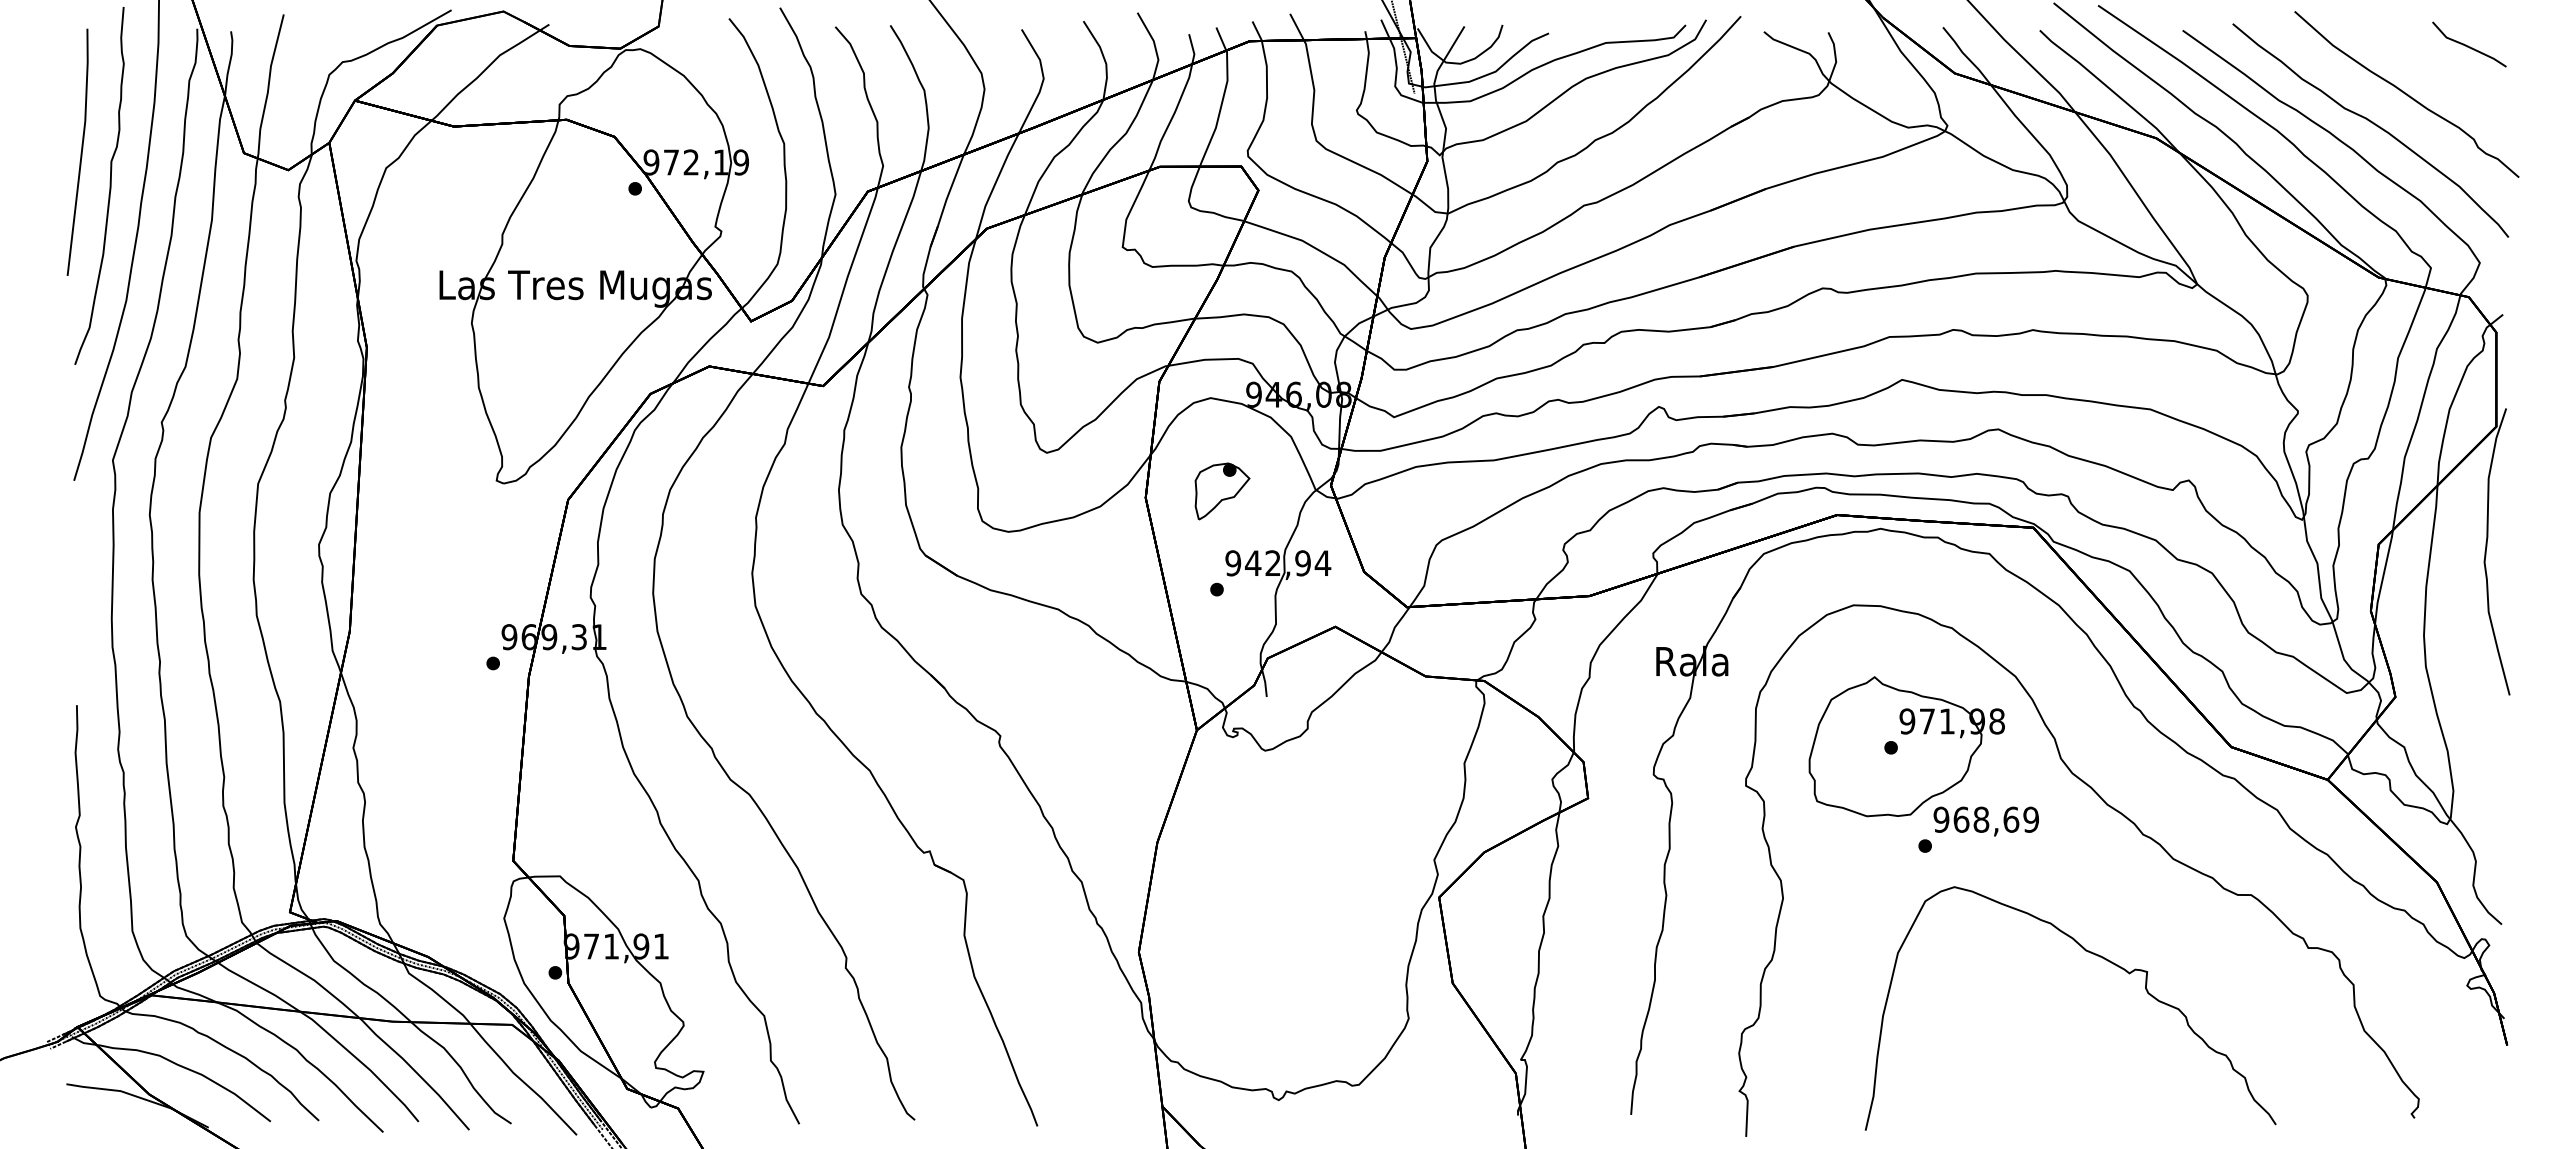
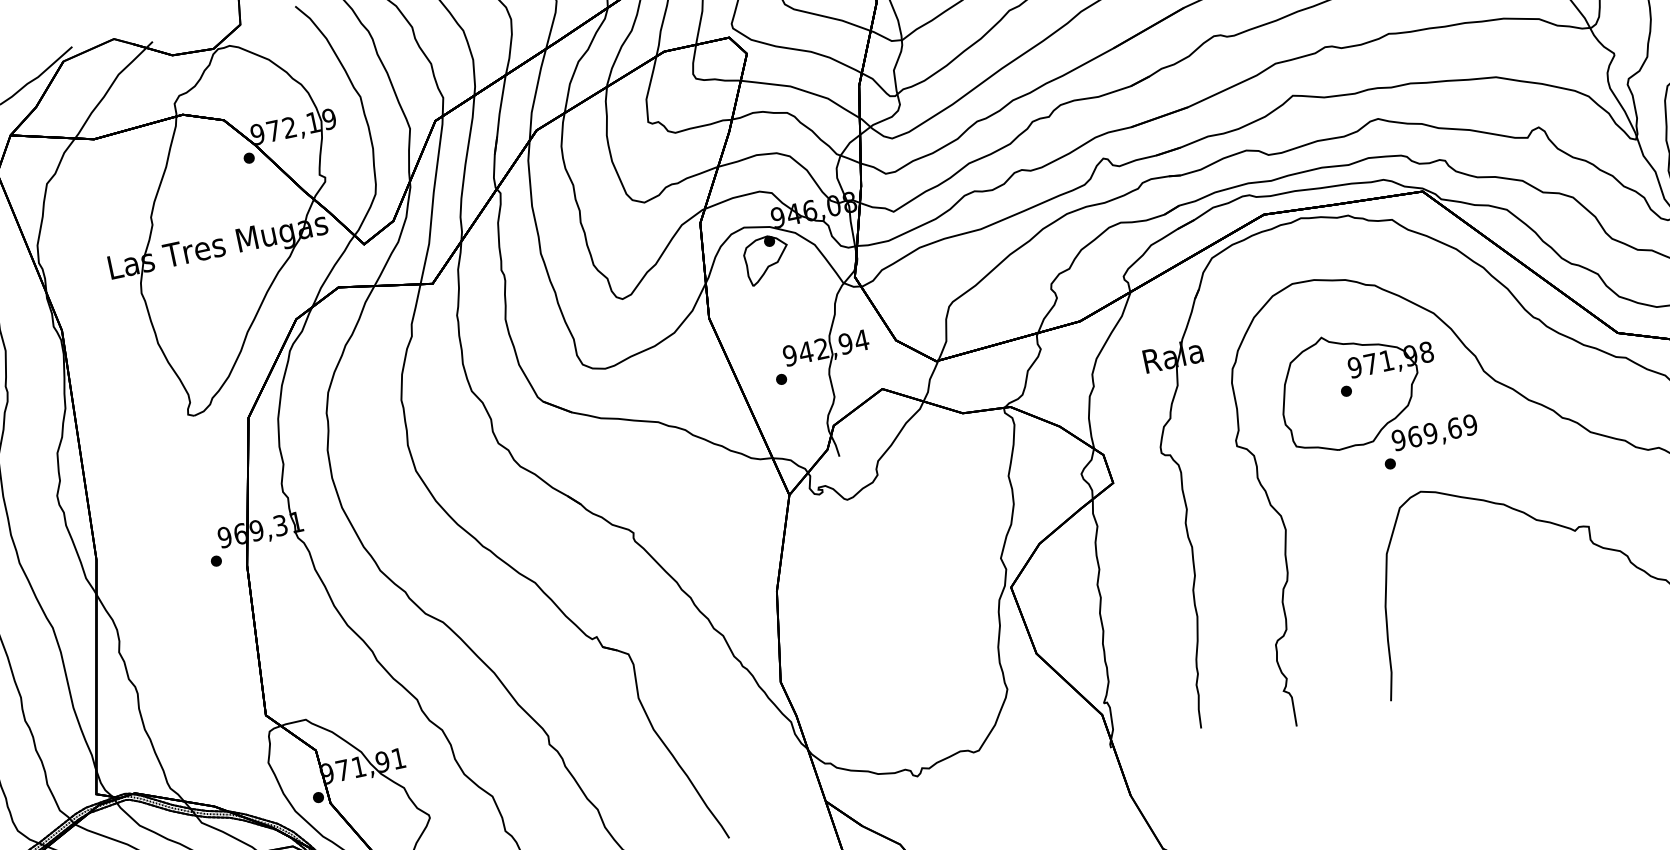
part: (1222, 491) -> (767, 259), moved
text: (1981, 819) -> (1430, 433), 968,69 -> 969,69

